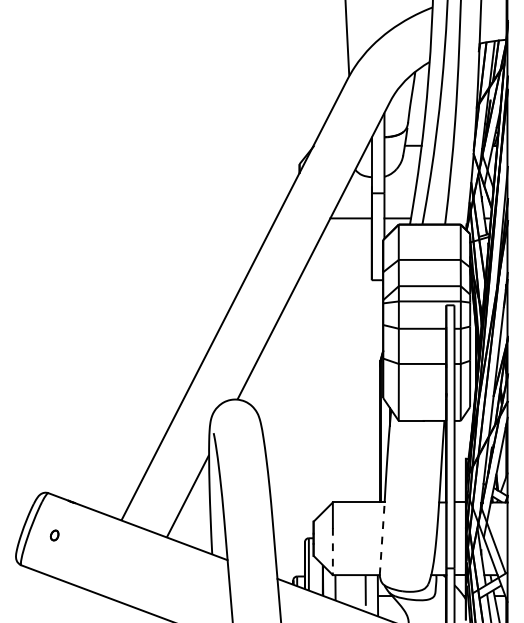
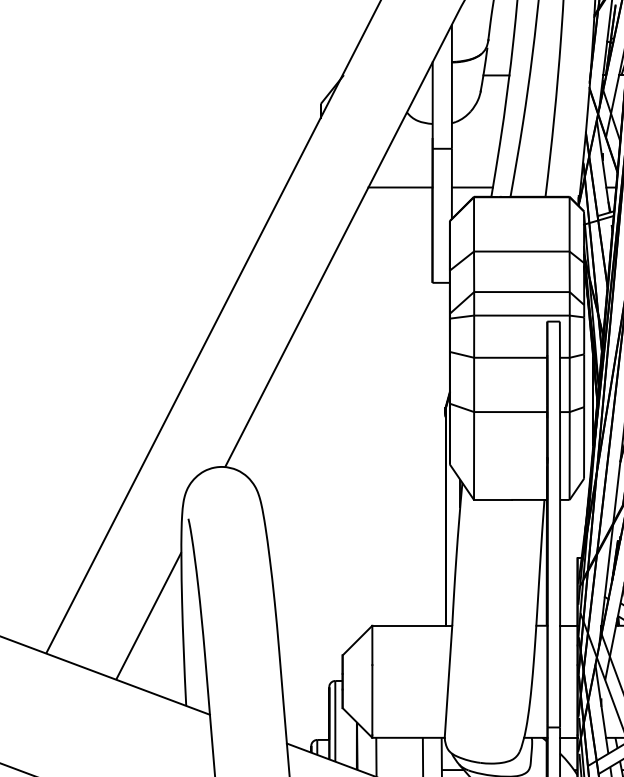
line: (382, 538) -> (448, 681), dashed -> solid
line: (332, 550) -> (371, 699), dashed -> solid

